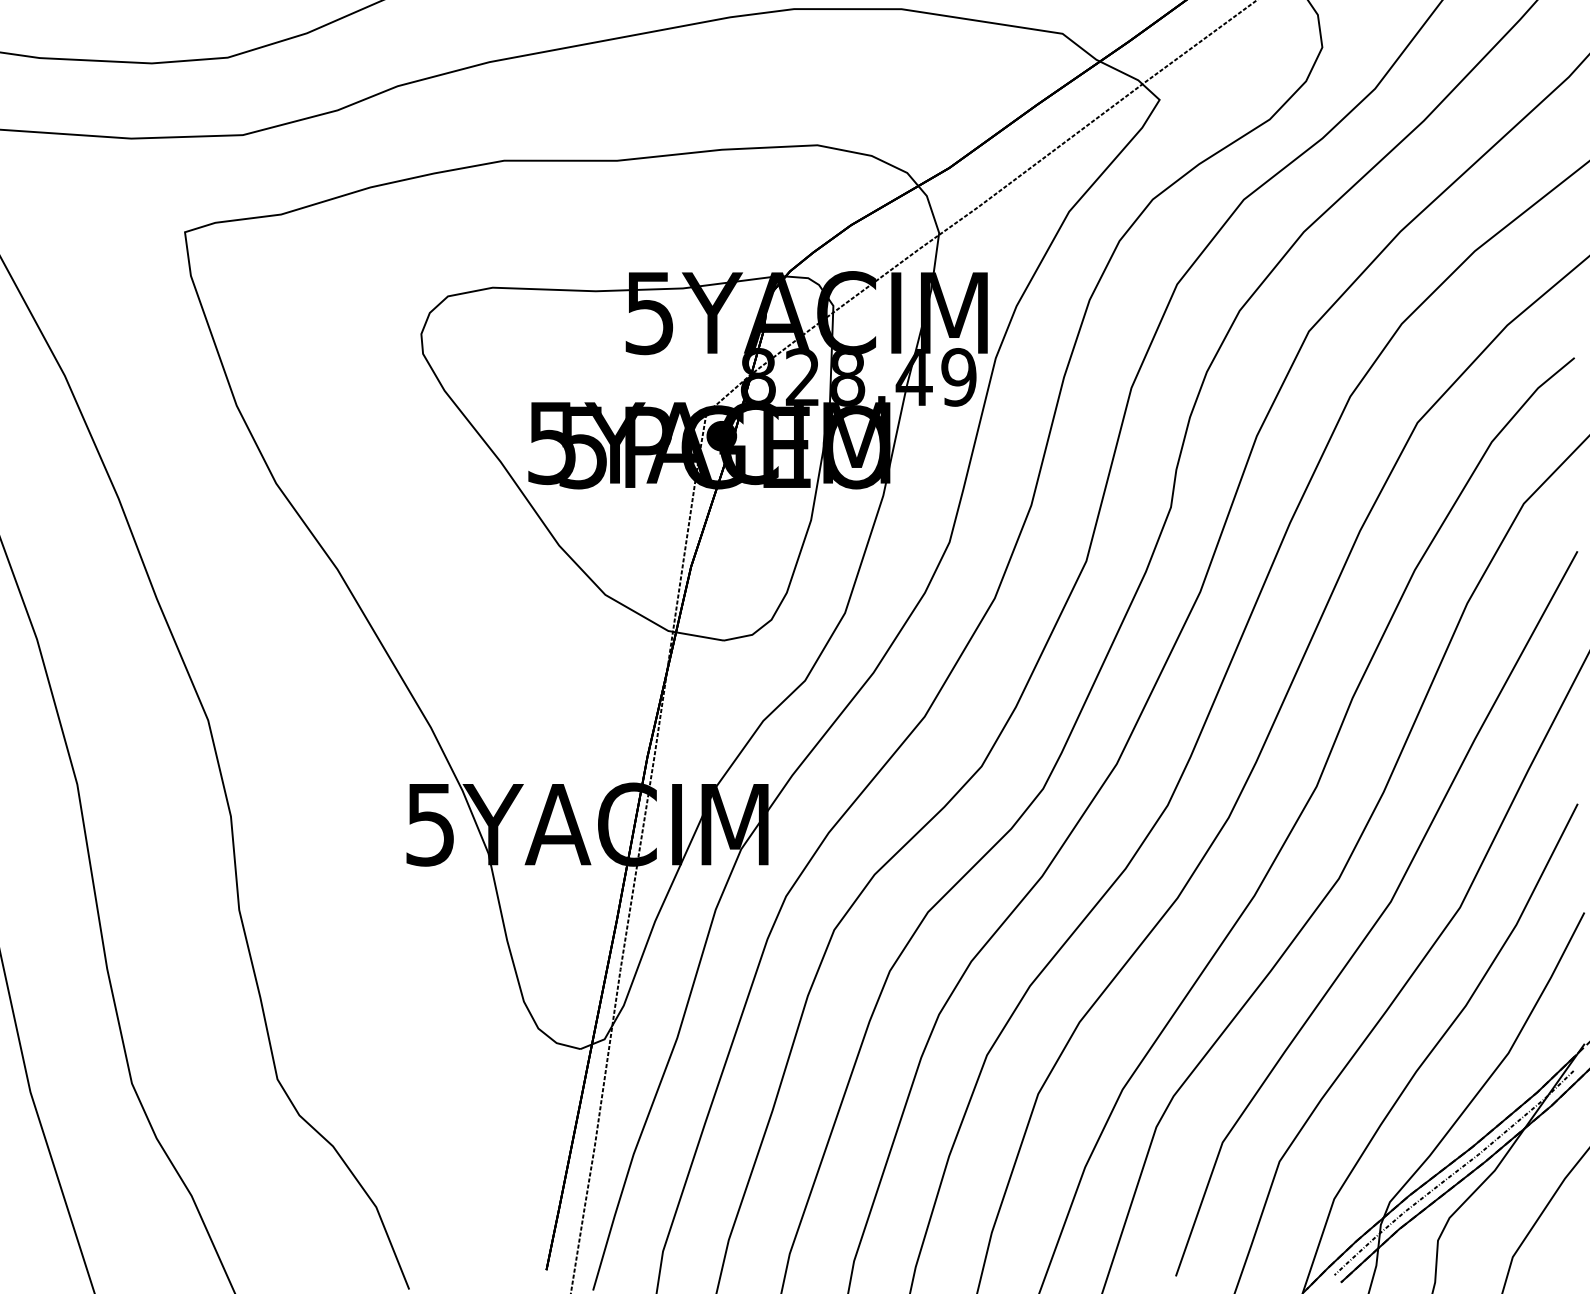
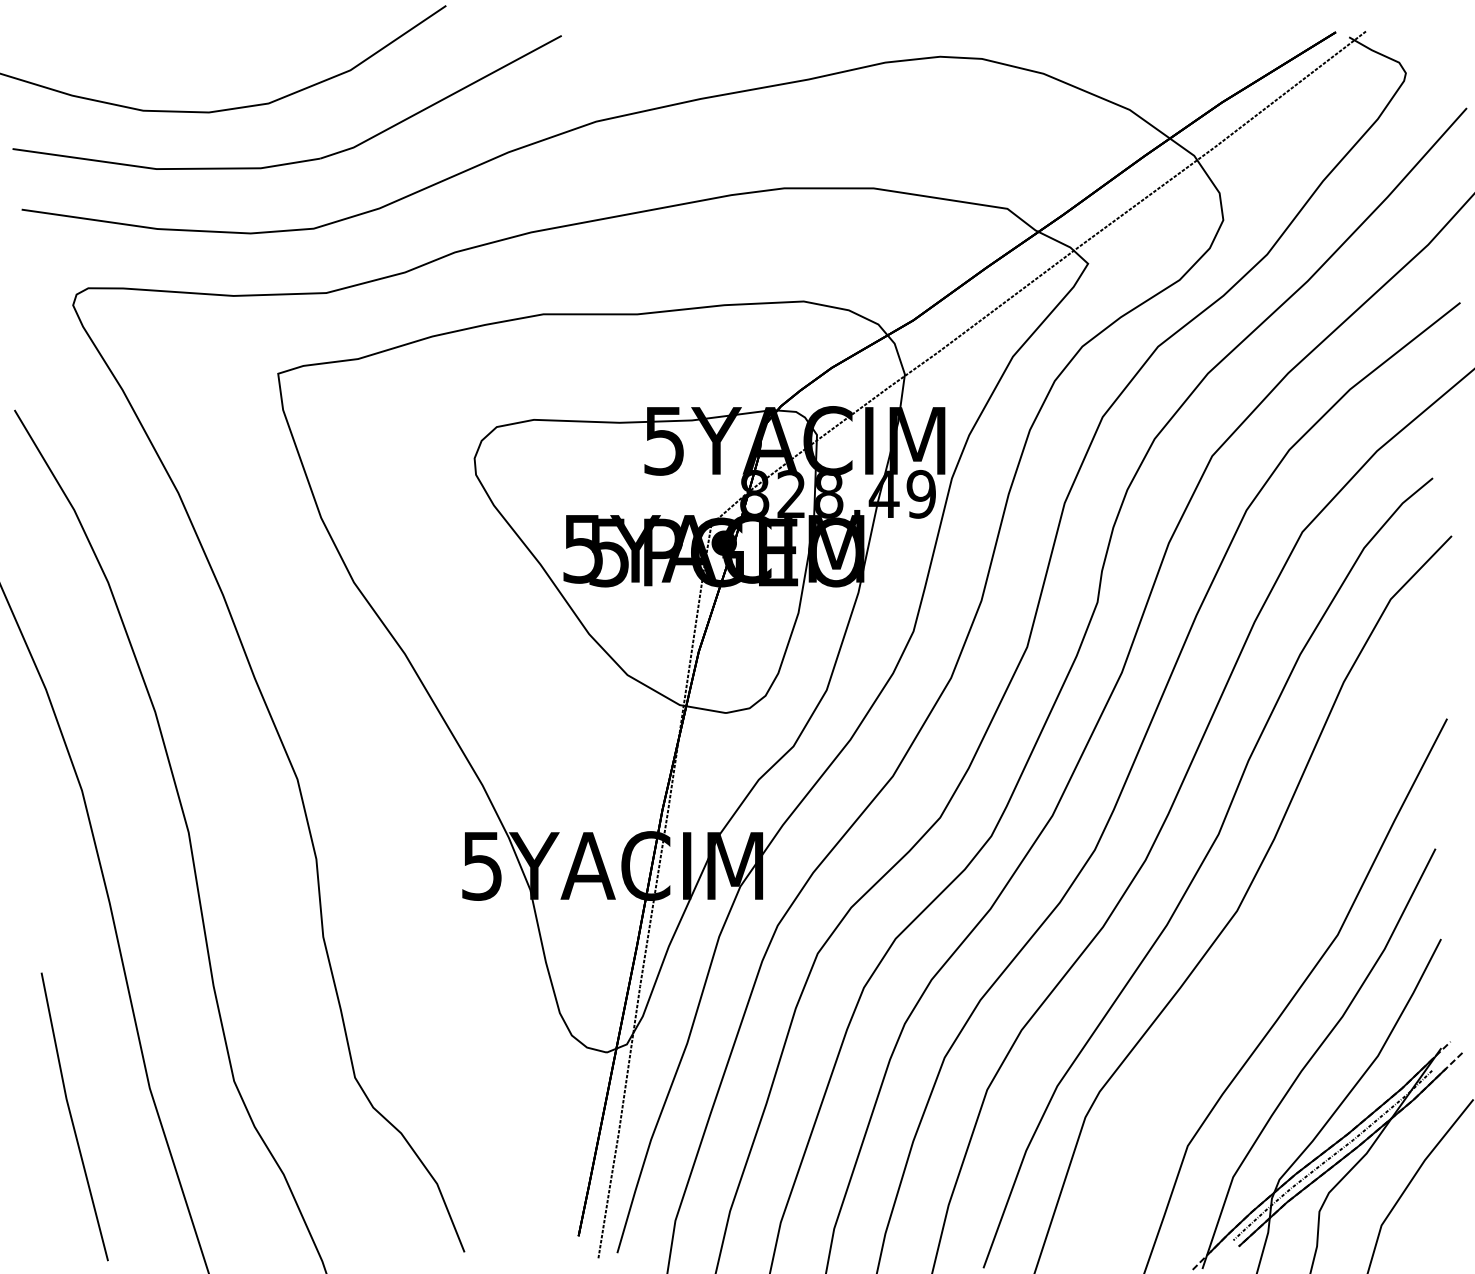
curve: (1380, 914) -> (1271, 940), removed

